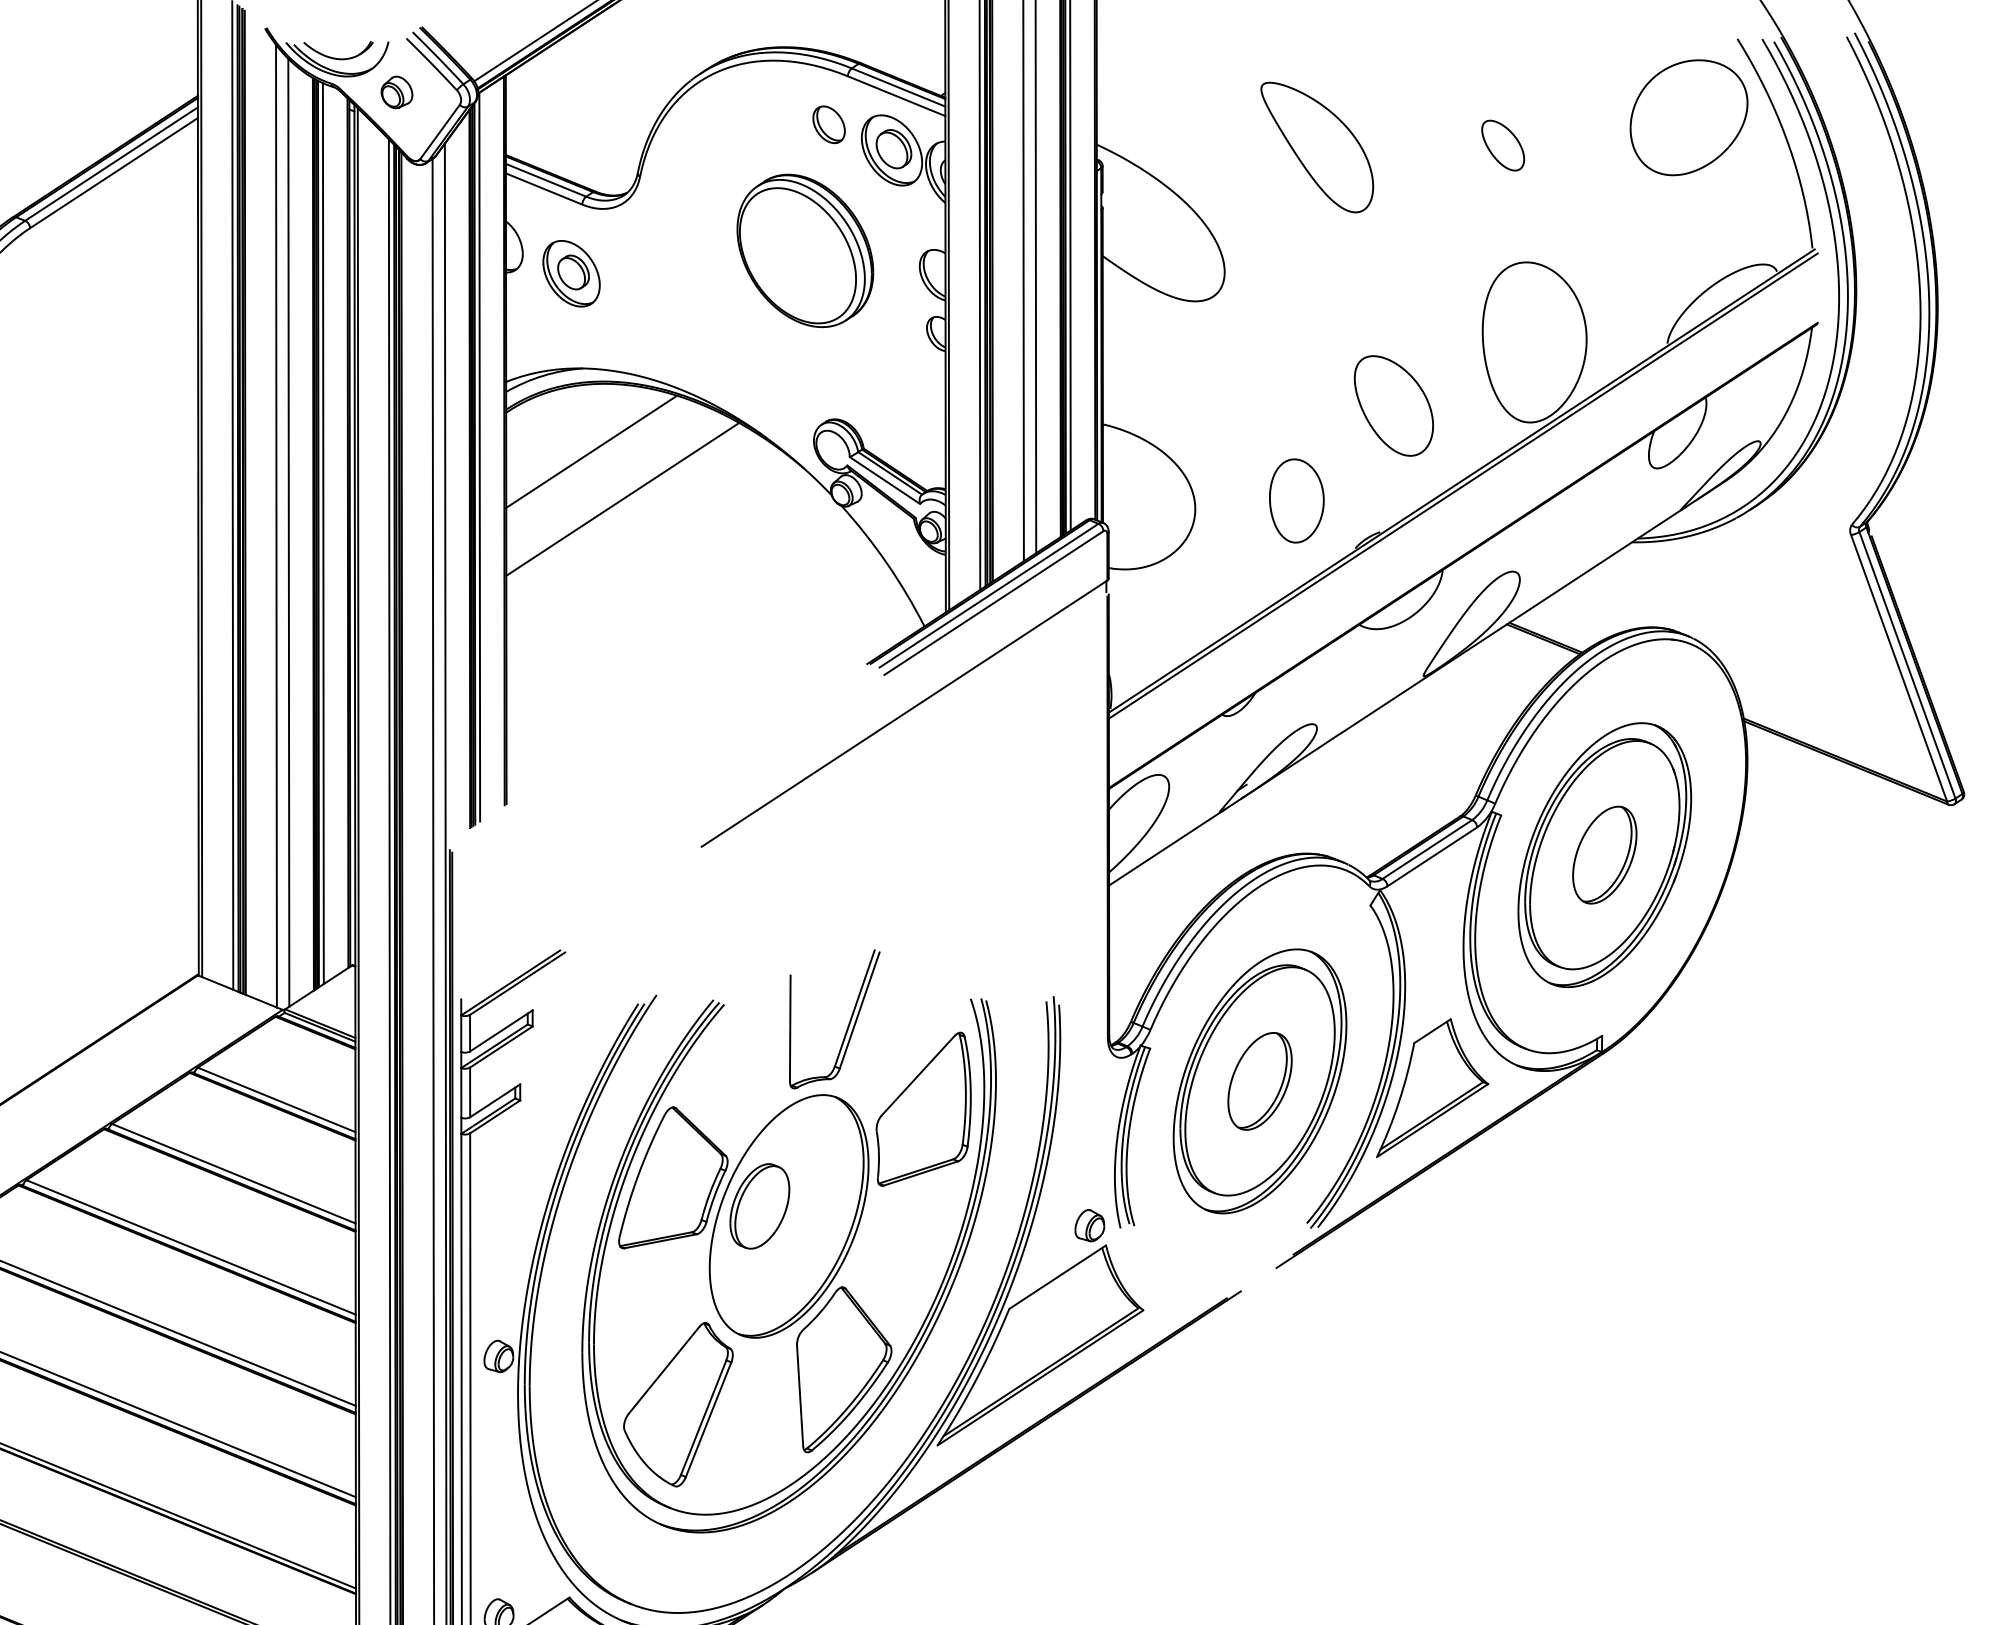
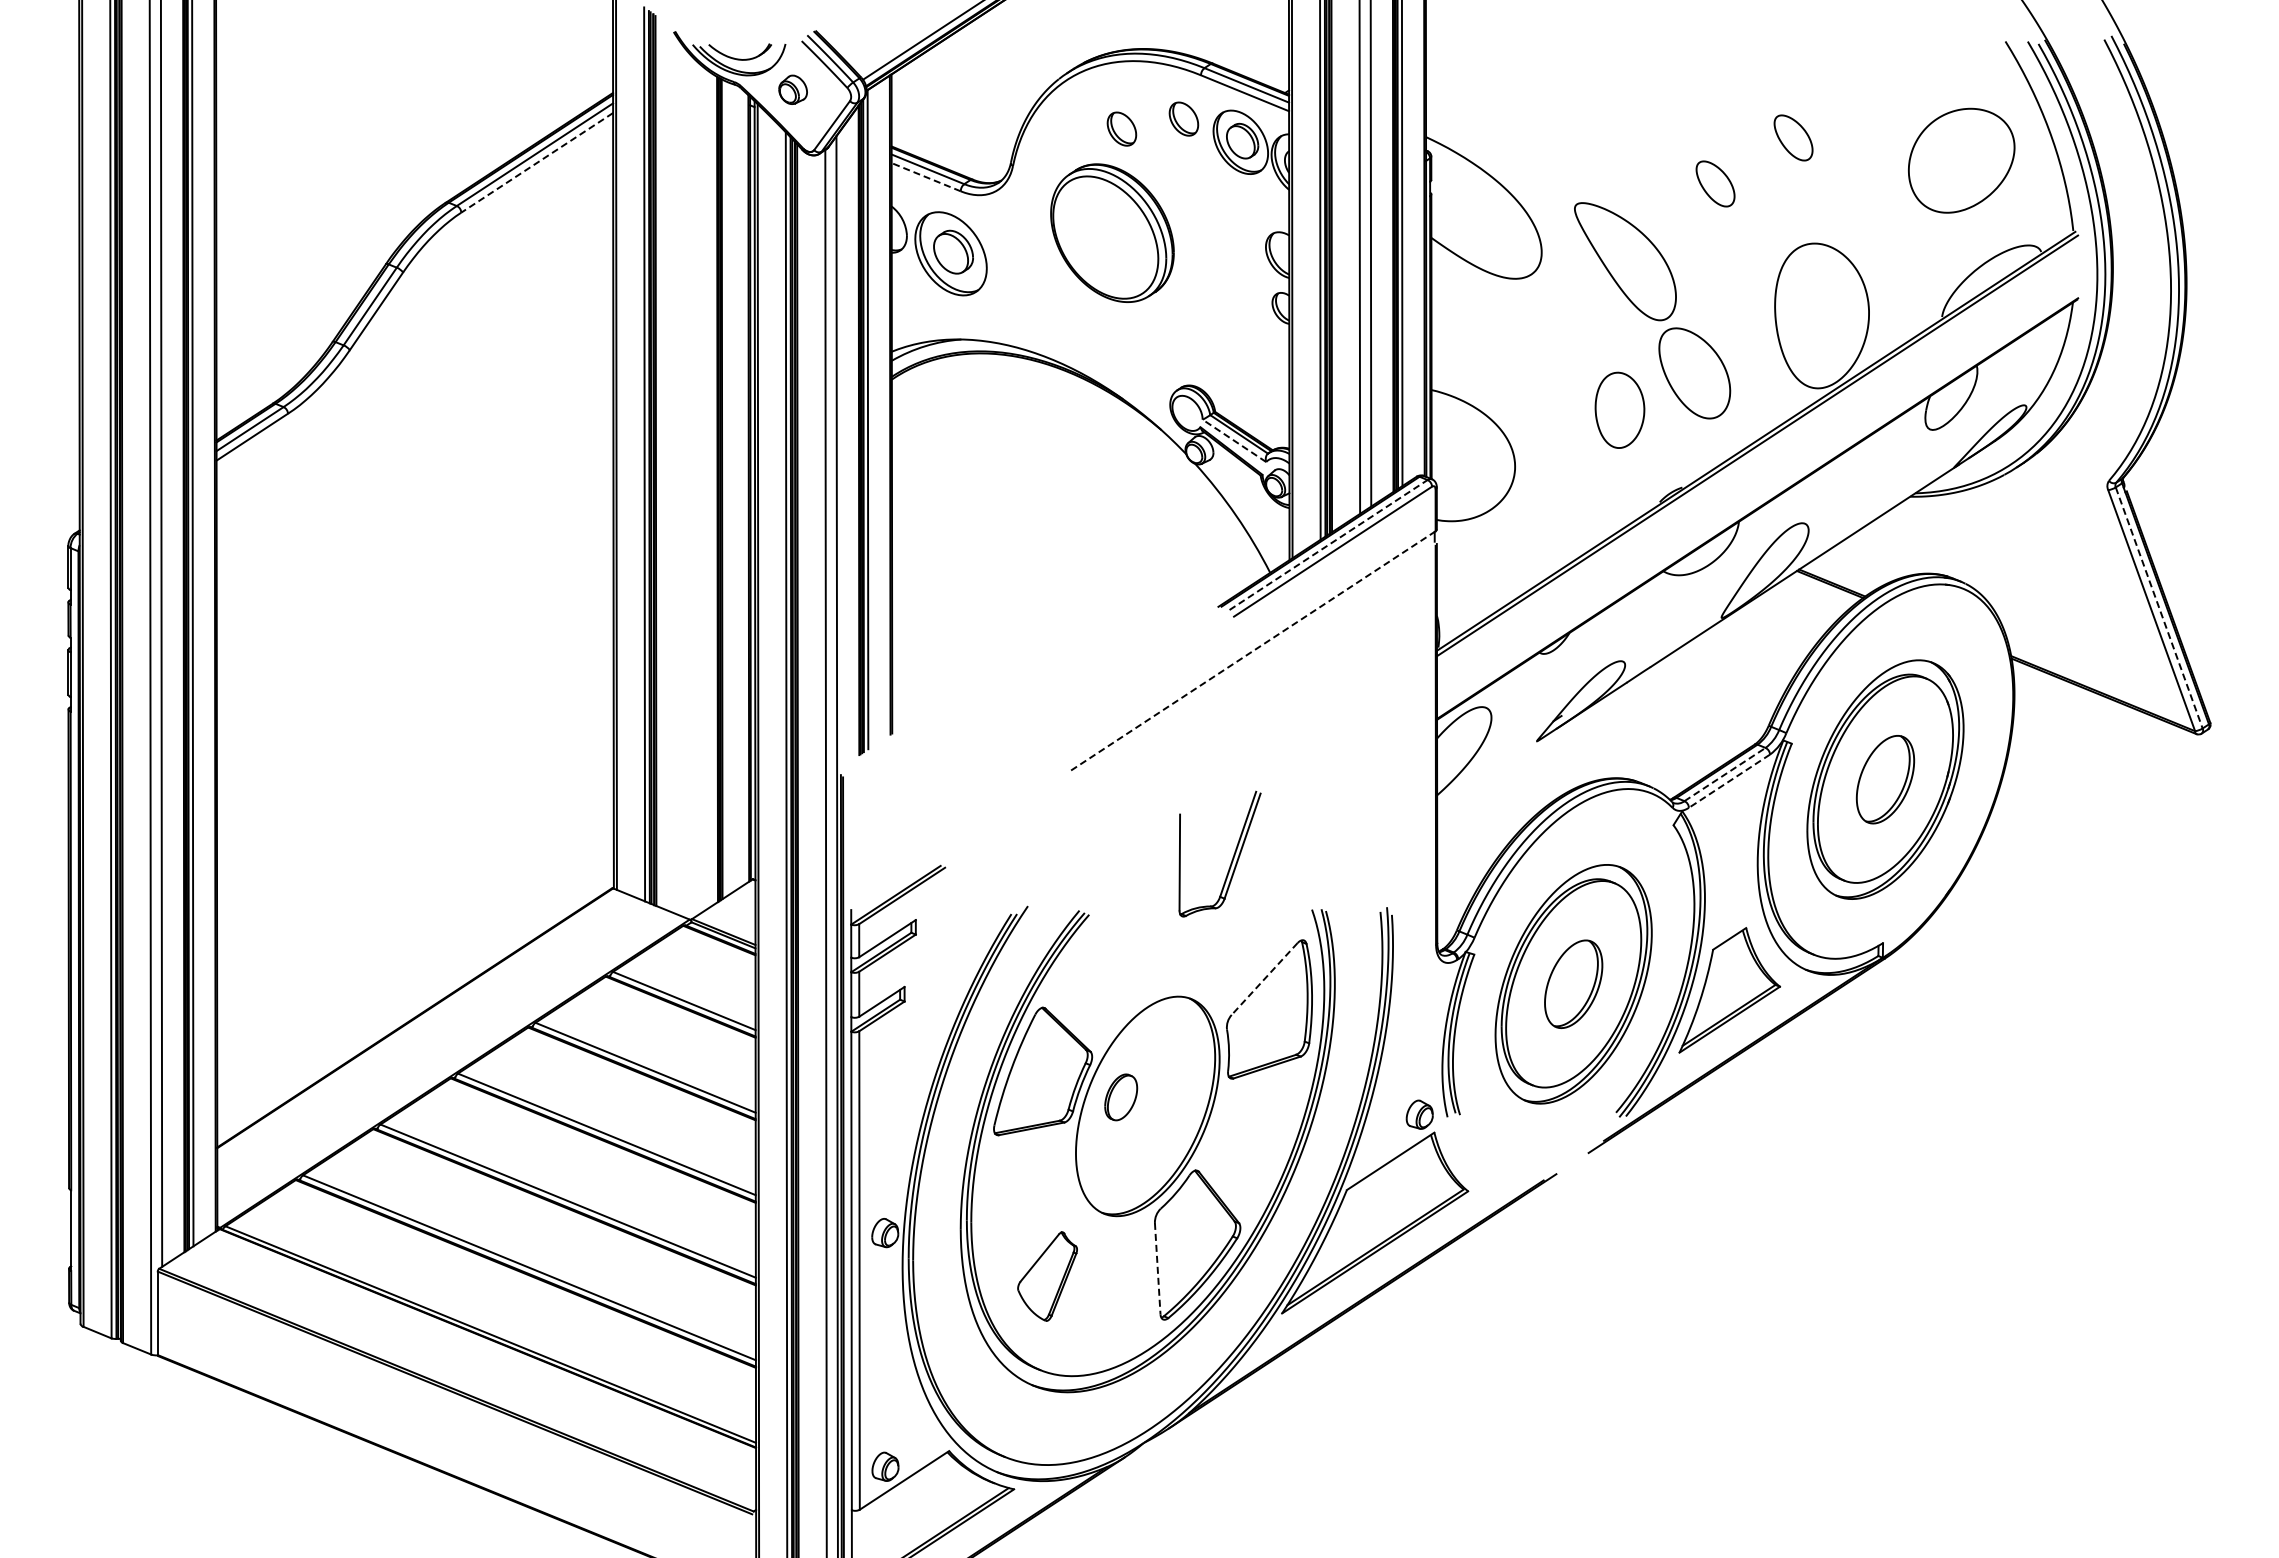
part: (1688, 117) -> (1961, 160), moved
part: (760, 135) -> (1121, 128), added
part: (1317, 147) -> (1625, 261), moved
line: (114, 172) -> (537, 162), solid -> dashed
line: (543, 189) -> (925, 177), solid -> dashed
part: (1416, 195) -> (1715, 183), added
part: (805, 250) -> (1112, 232), moved
part: (570, 273) -> (950, 253), size x1.4
line: (590, 451) -> (968, 414), removed
line: (885, 480) -> (1234, 440), solid -> dashed
line: (622, 498) -> (997, 457), removed
part: (1296, 500) -> (1619, 409), moved
line: (275, 525) -> (683, 481), removed
line: (287, 532) -> (694, 487), removed
line: (323, 533) -> (726, 488), removed
line: (990, 595) -> (1329, 544), solid -> dashed
line: (1907, 665) -> (2159, 608), solid -> dashed
line: (903, 713) -> (1251, 651), solid -> dashed
line: (1166, 847) -> (1489, 772), removed
line: (1427, 849) -> (1725, 774), solid -> dashed
line: (1432, 857) -> (1729, 781), solid -> dashed
part: (848, 1023) -> (1232, 857), moved
line: (918, 1075) -> (1264, 978), solid -> dashed
part: (758, 1206) -> (1120, 1097), size x0.6
line: (799, 1395) -> (1157, 1268), solid -> dashed
part: (678, 1404) -> (1047, 1276), size x0.6

